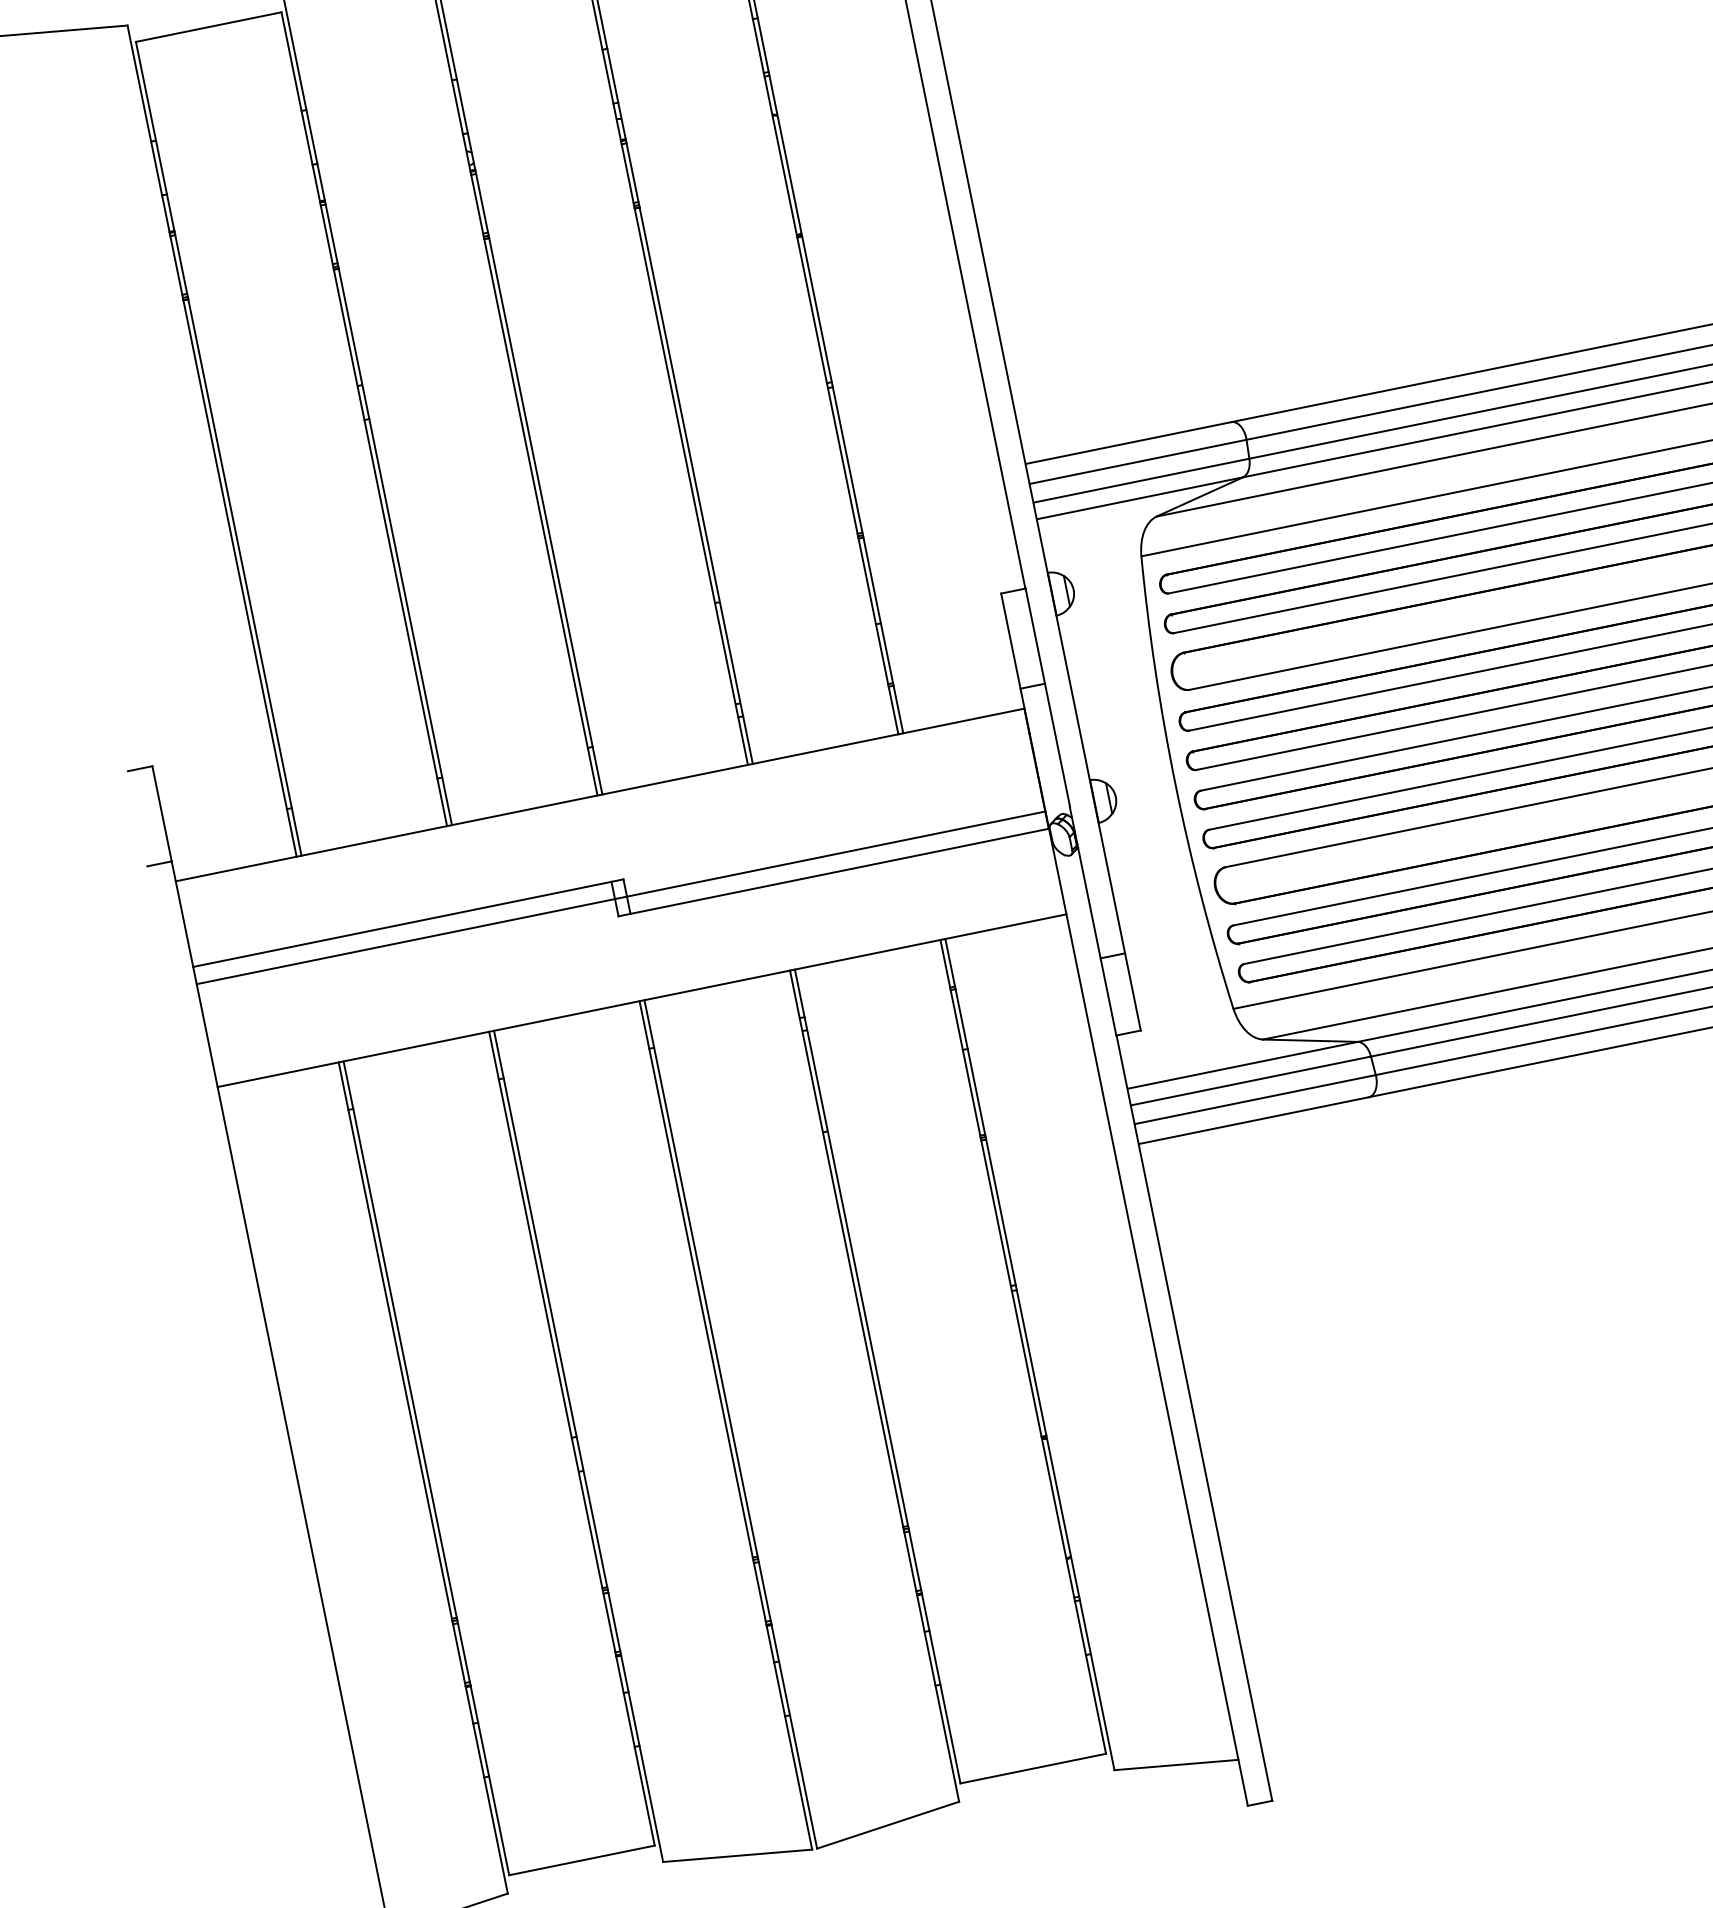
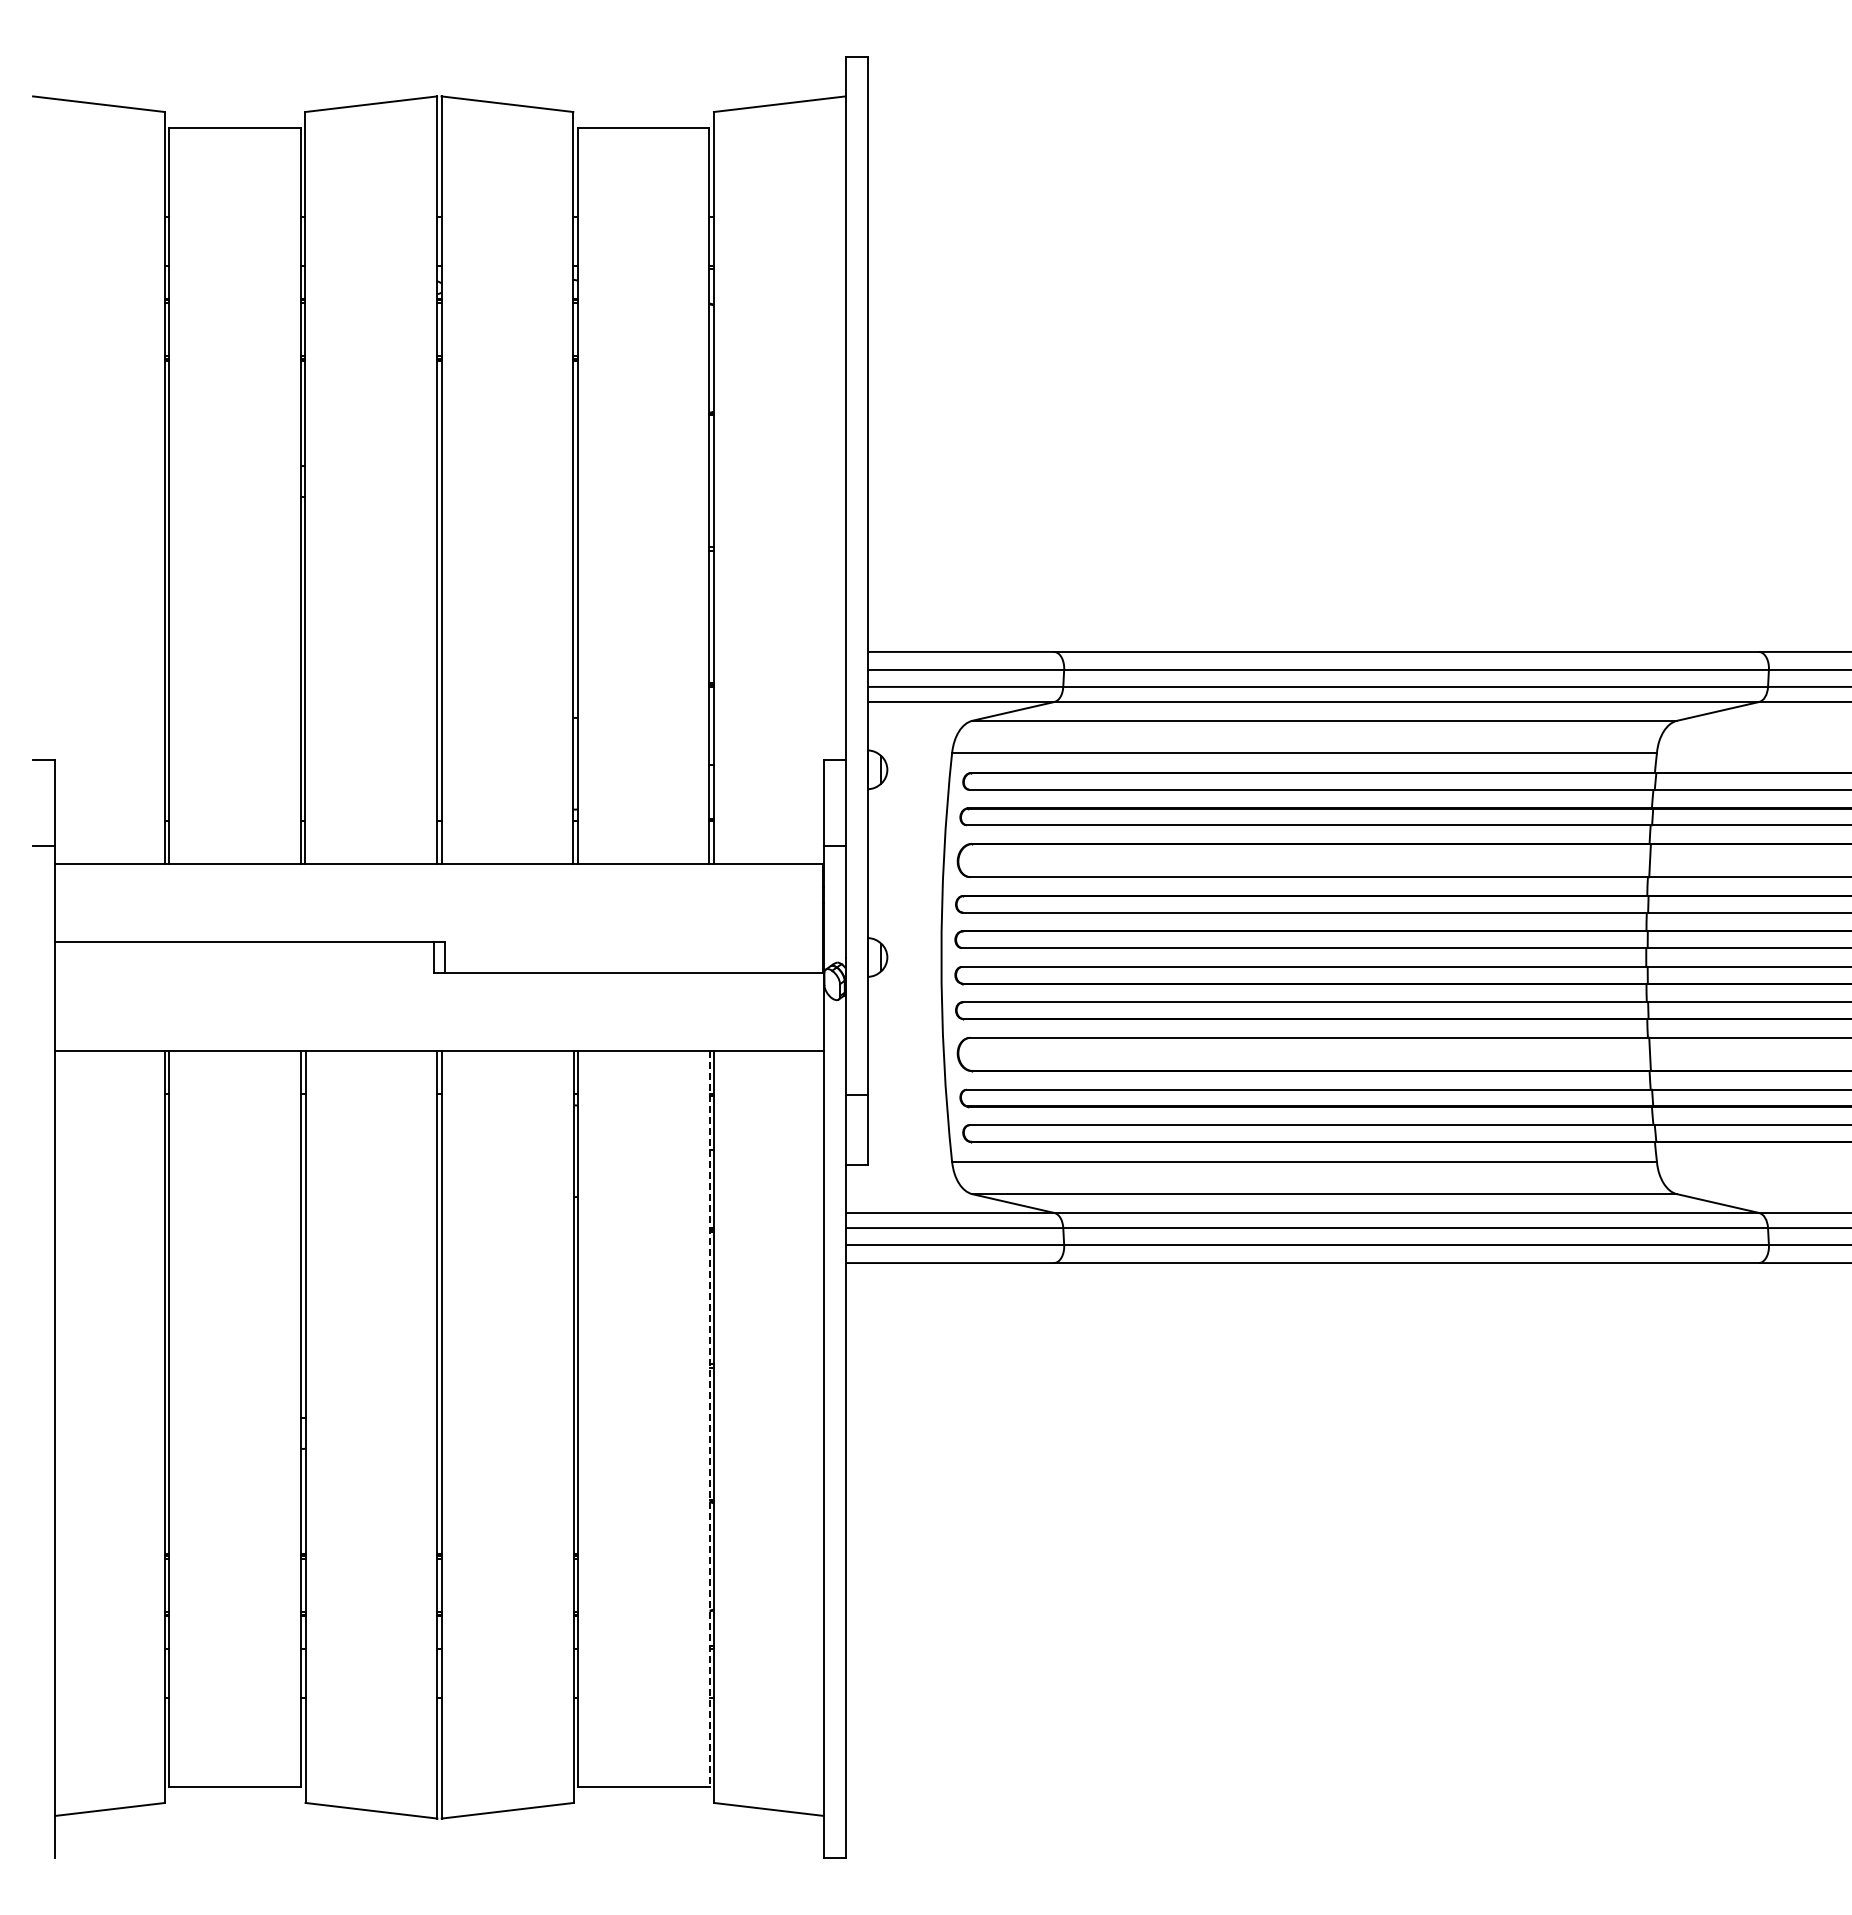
line: (621, 897) -> (439, 957), removed
line: (1023, 1347) -> (709, 1419), solid -> dashed

